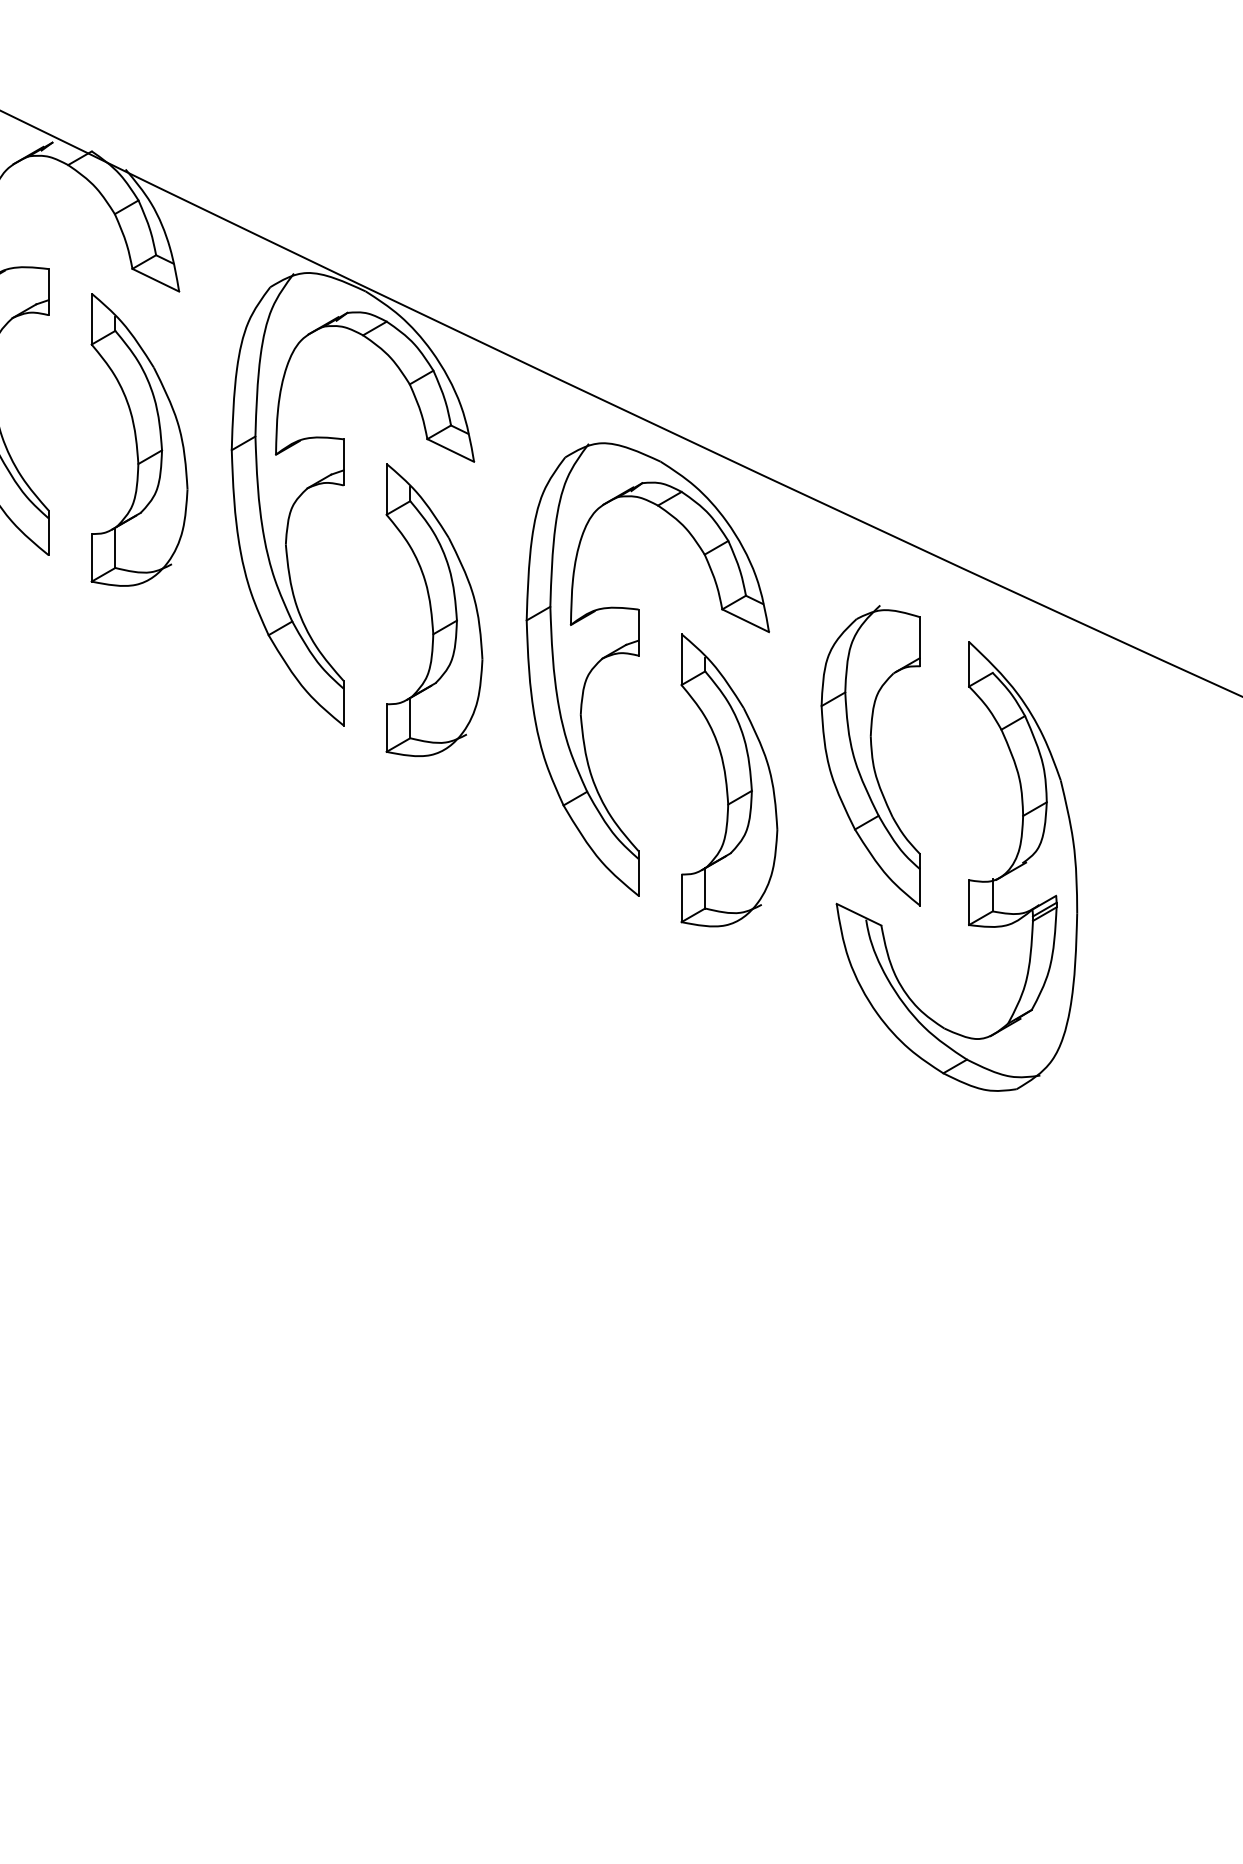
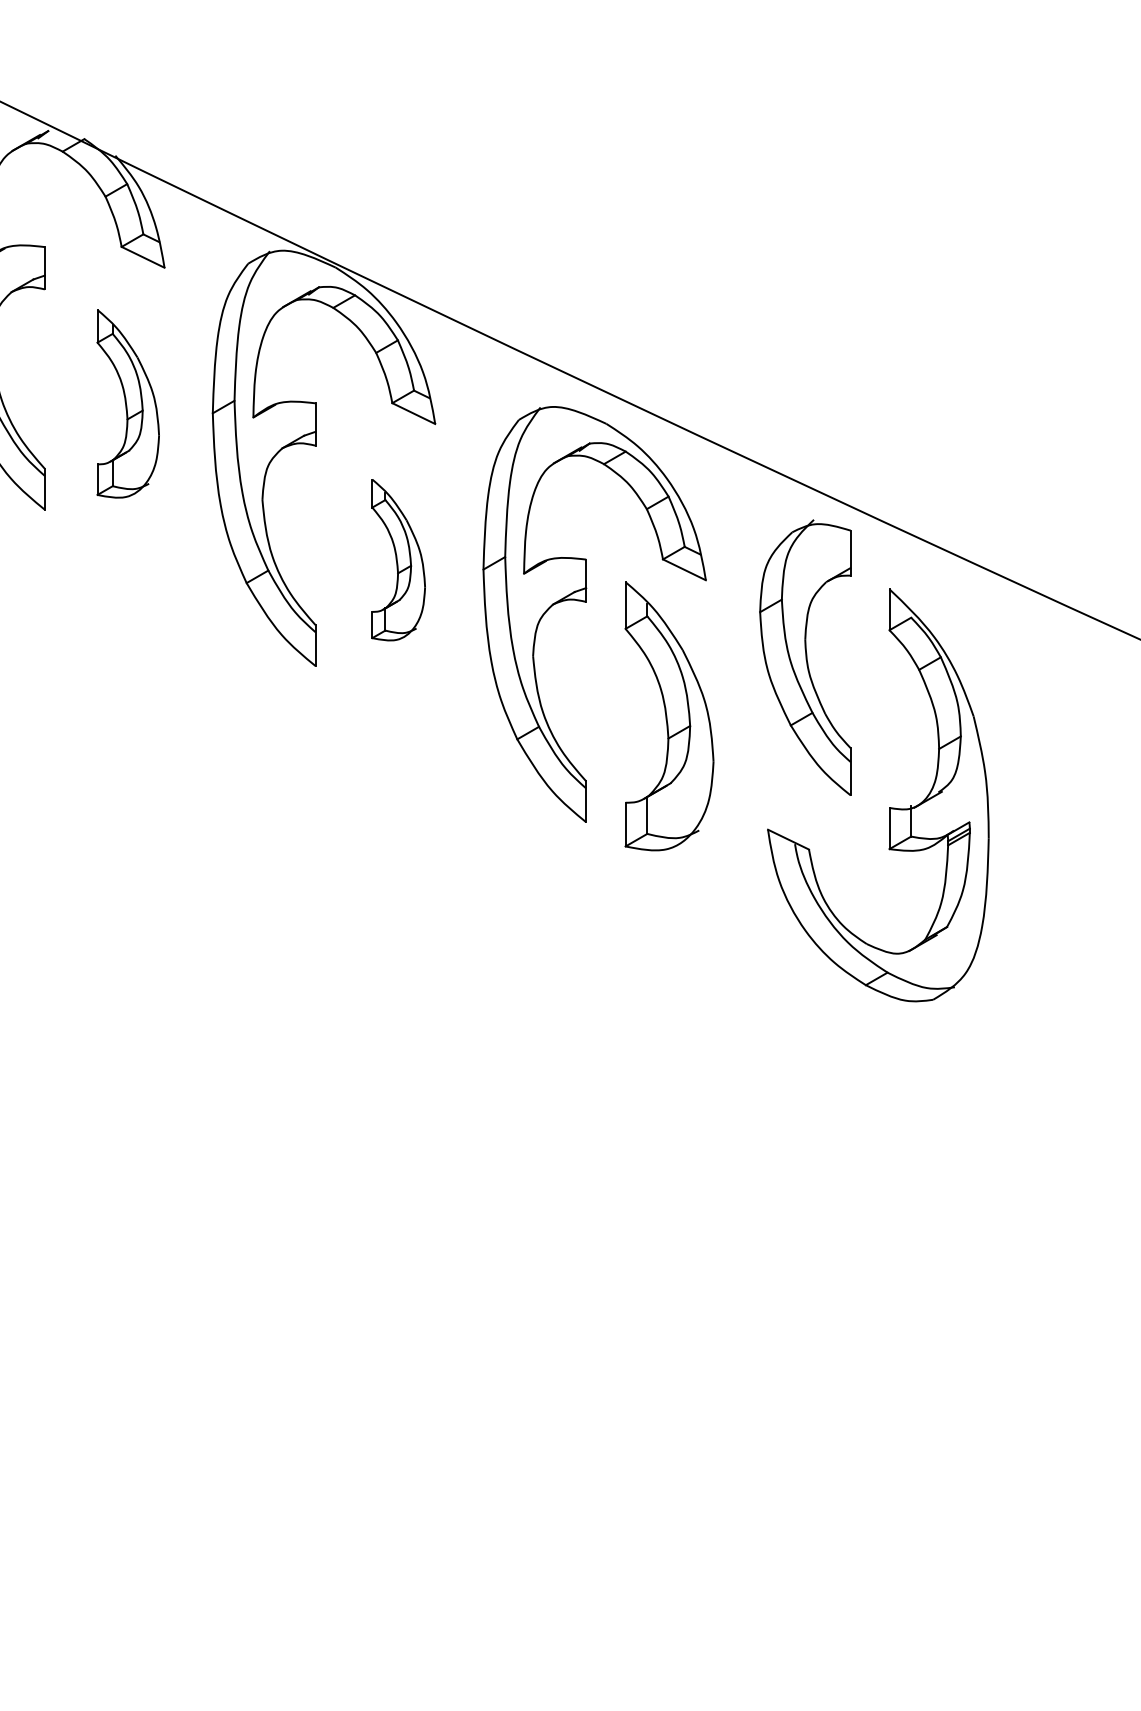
part: (139, 439) -> (128, 403), size x0.7
part: (434, 609) -> (398, 559), size x0.6
part: (871, 755) -> (805, 657), moved

